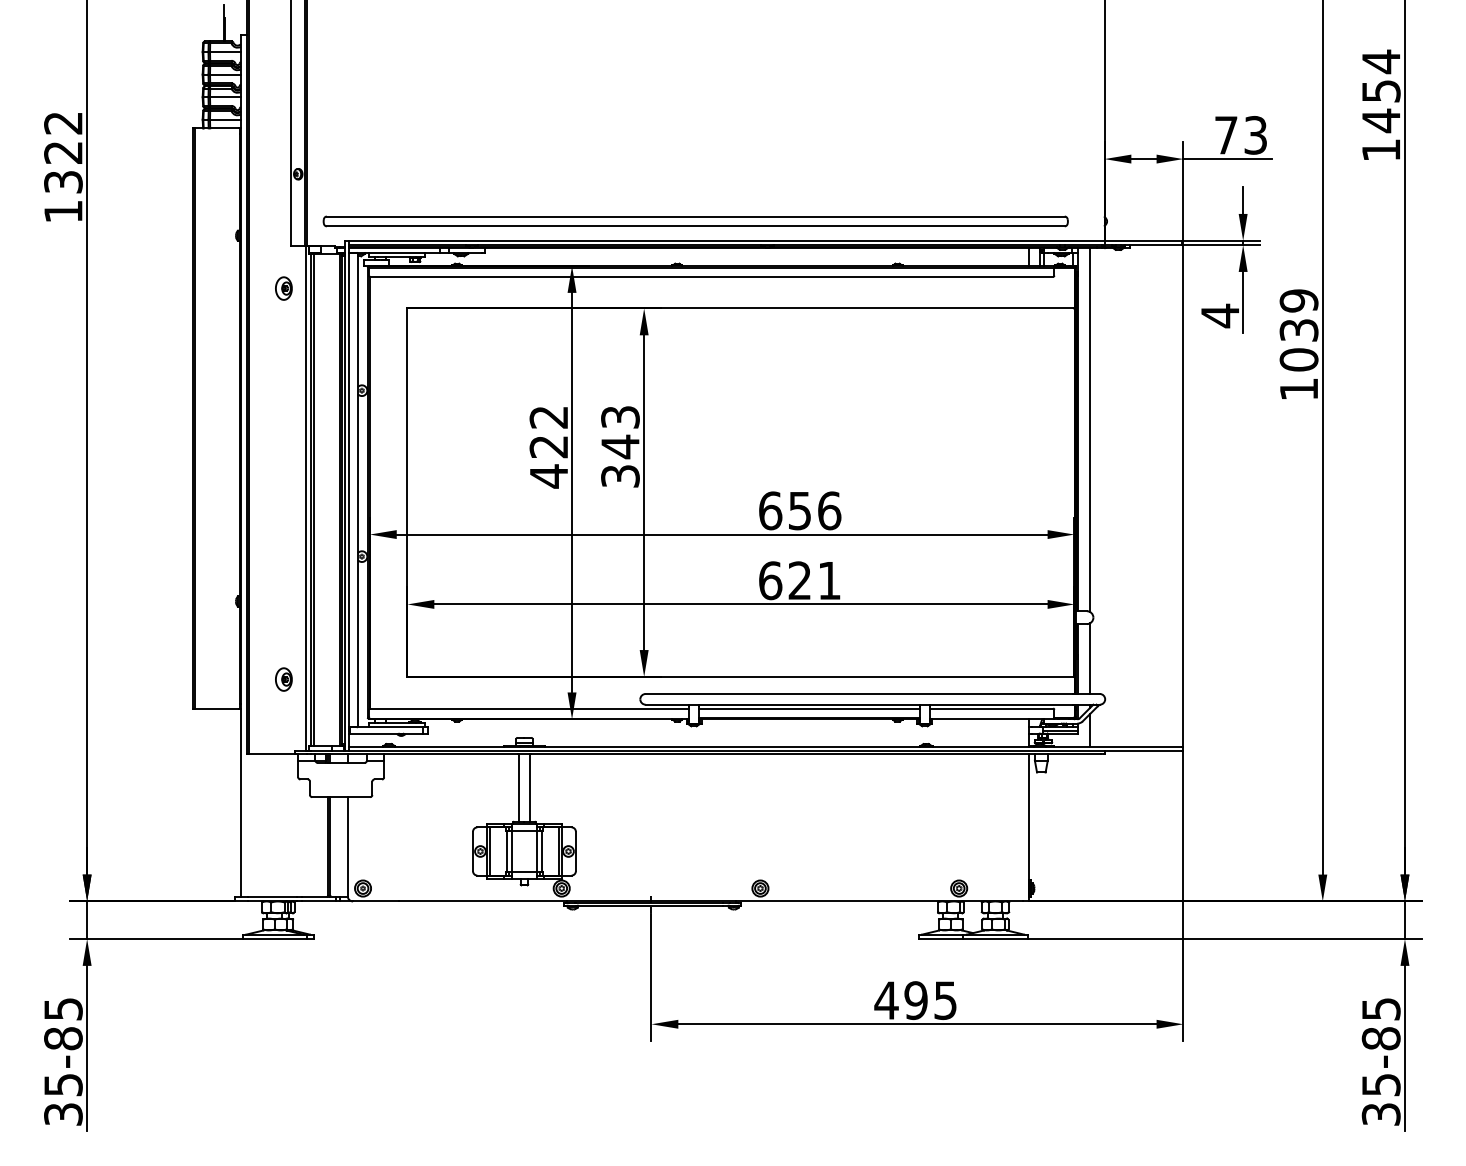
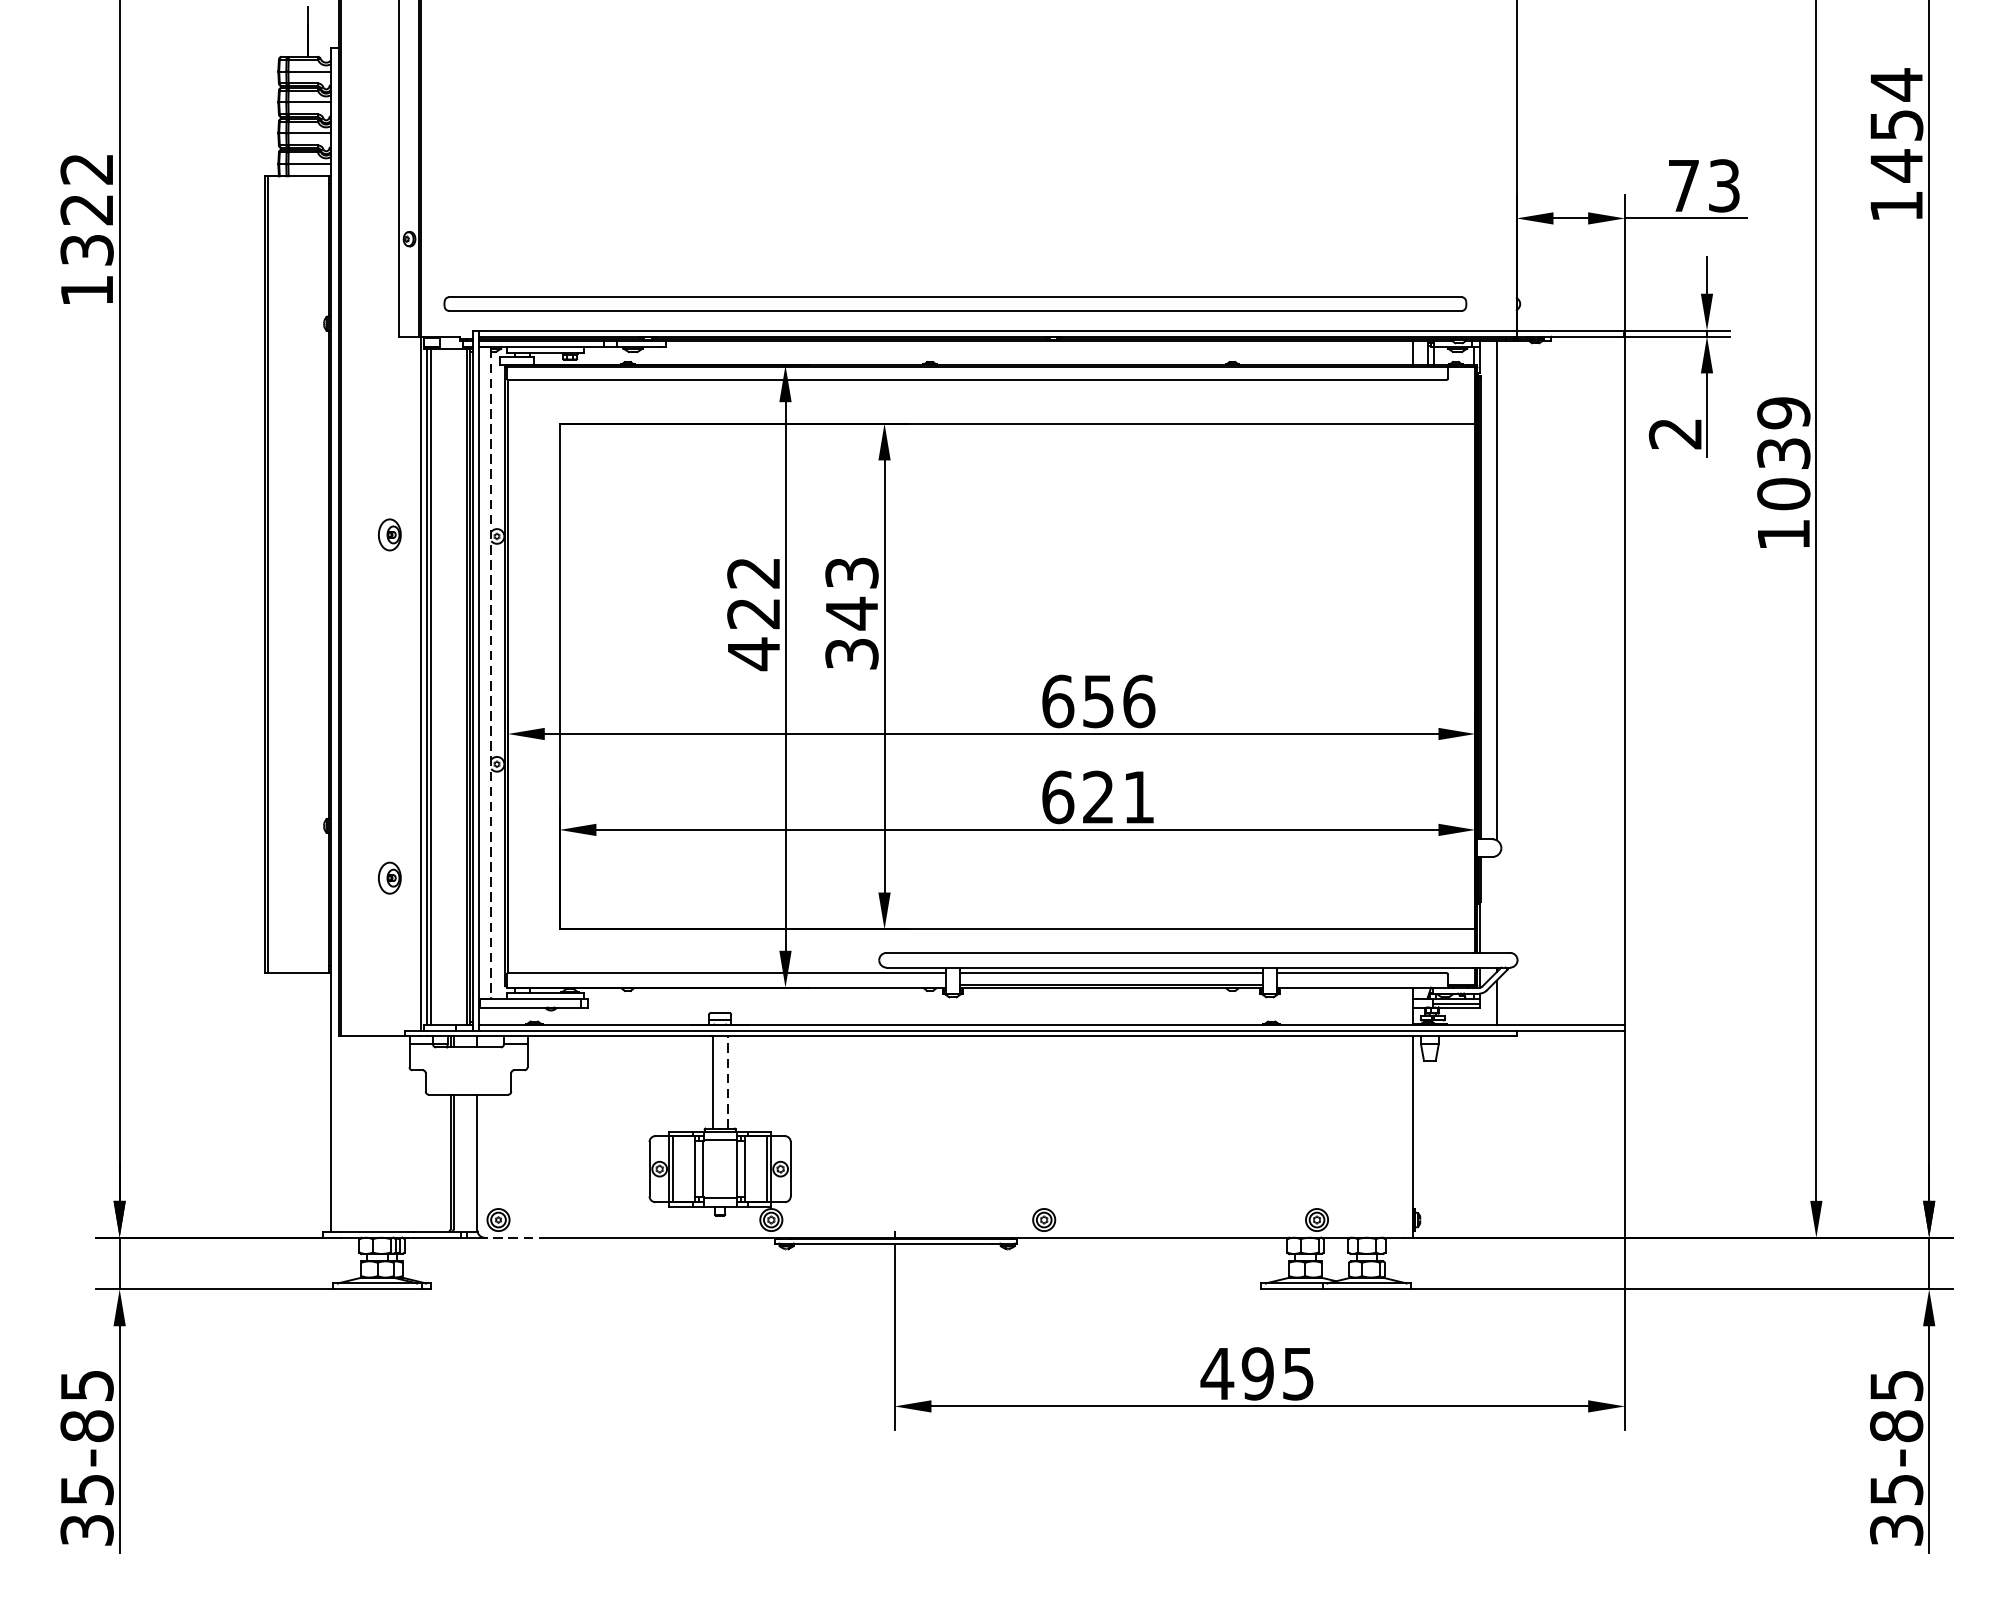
part: (283, 288) -> (389, 534), moved
text: (1219, 315) -> (1674, 433), 4 -> 2
line: (357, 490) -> (490, 673), solid -> dashed
line: (1090, 658) -> (1497, 904), removed
part: (283, 679) -> (389, 878), moved
line: (529, 788) -> (727, 1082), solid -> dashed
line: (375, 901) -> (515, 1237), solid -> dashed

